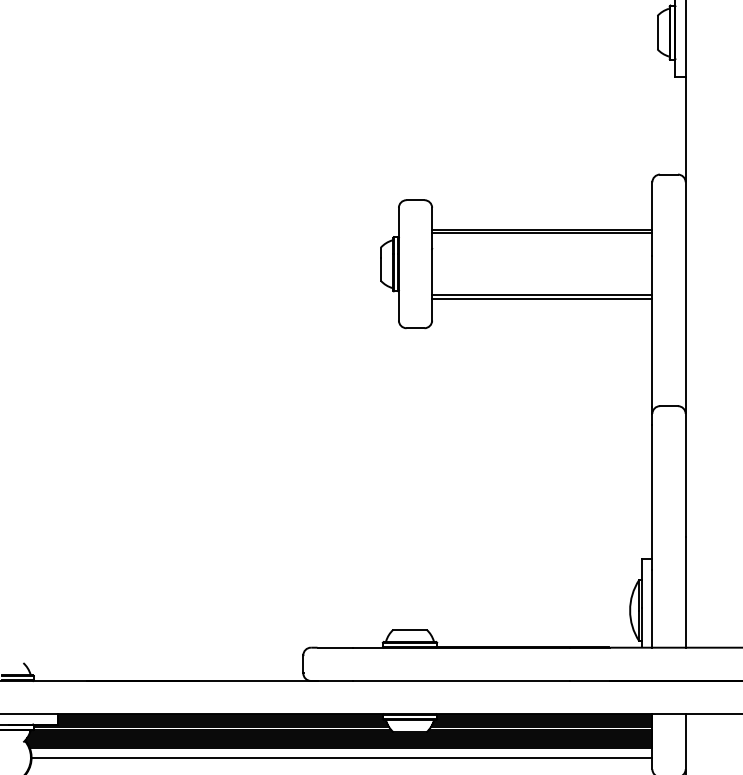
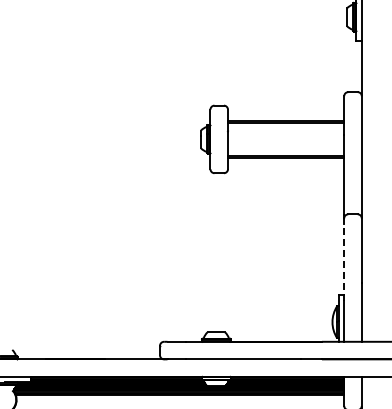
line: (652, 495) -> (344, 261), solid -> dashed
line: (342, 757) -> (180, 399), removed

